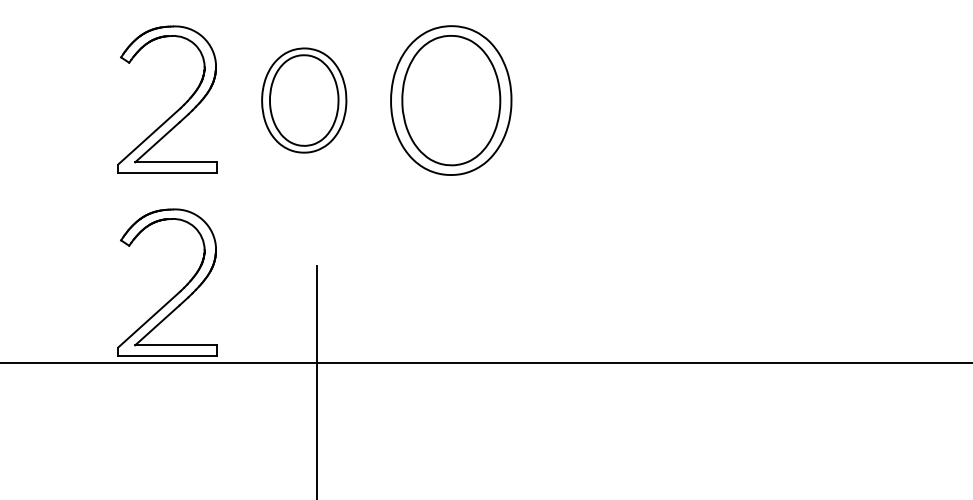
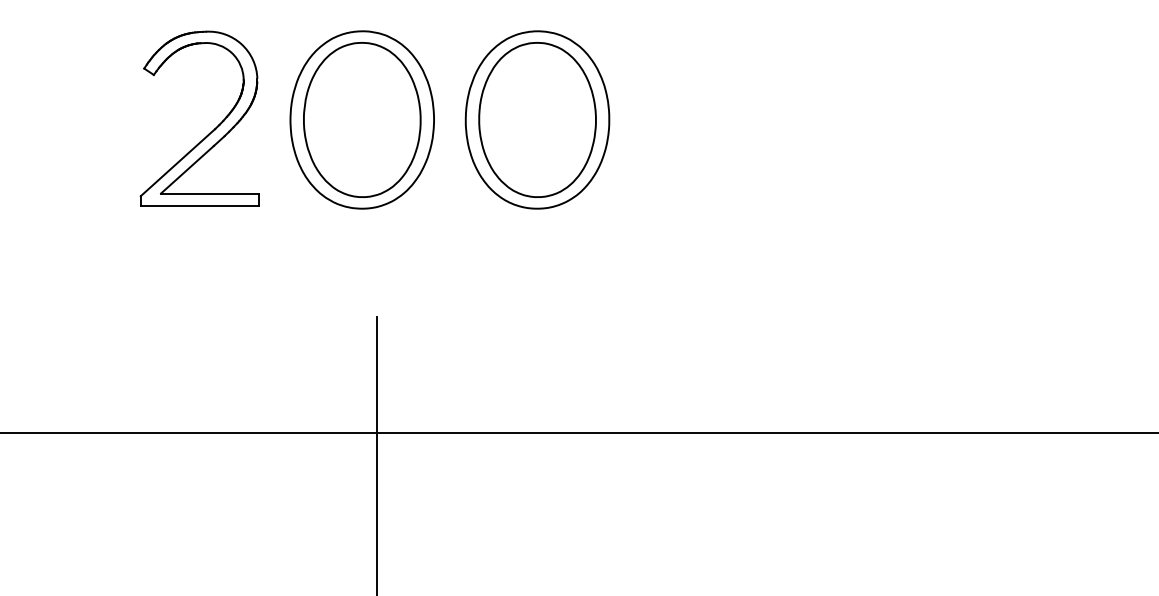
part: (304, 100) -> (362, 119), size x1.43
part: (177, 292) -> (211, 348), removed

